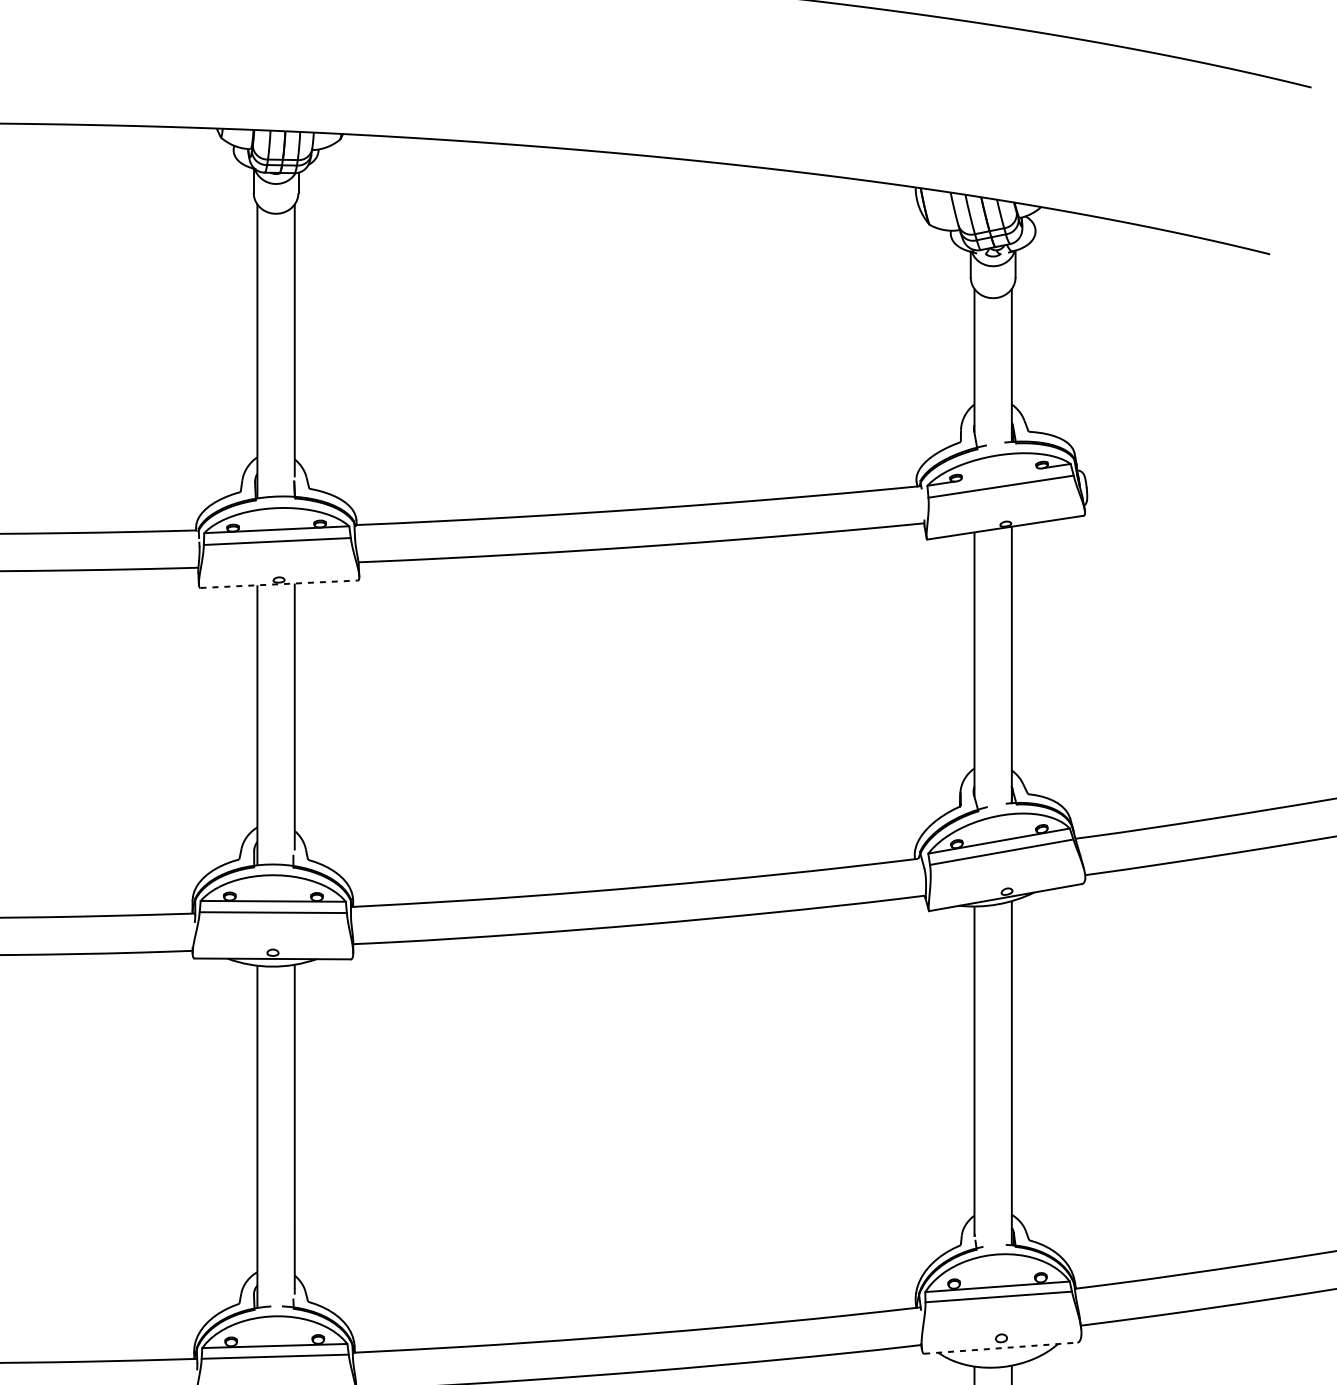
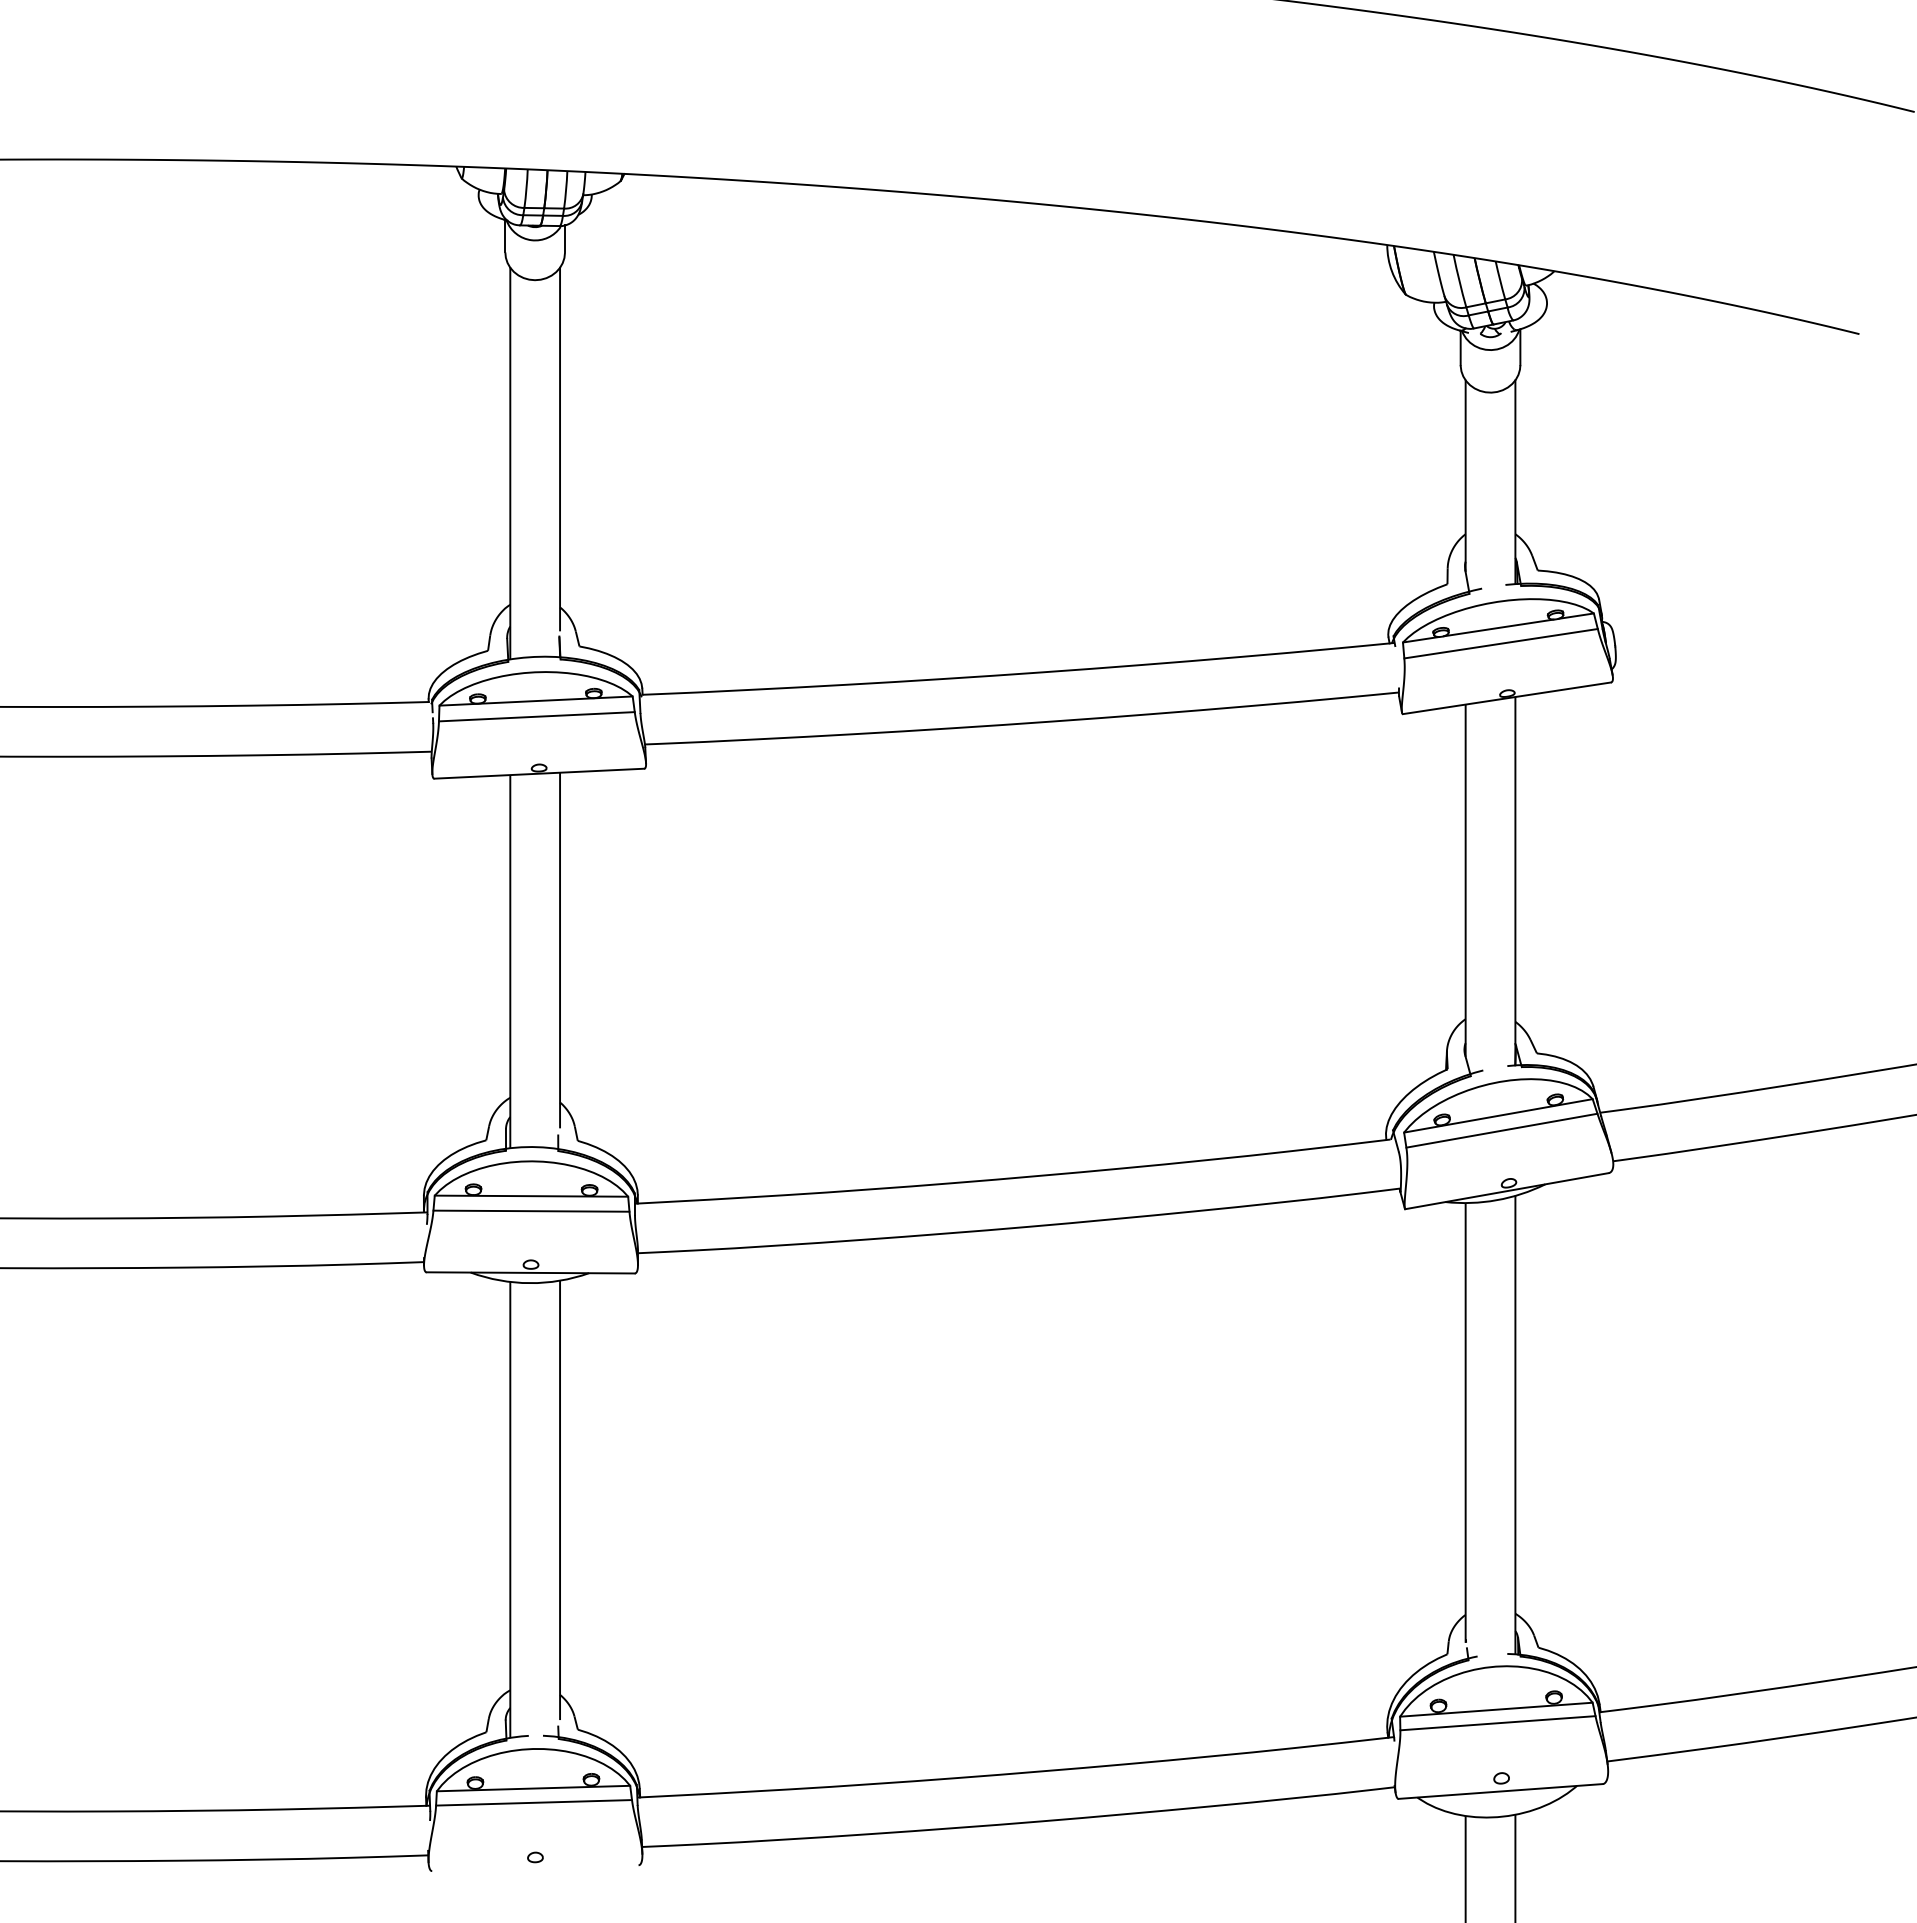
line: (999, 474) -> (1498, 627), added
line: (279, 584) -> (539, 773), dashed -> solid
line: (1001, 1348) -> (1501, 1791), dashed -> solid

